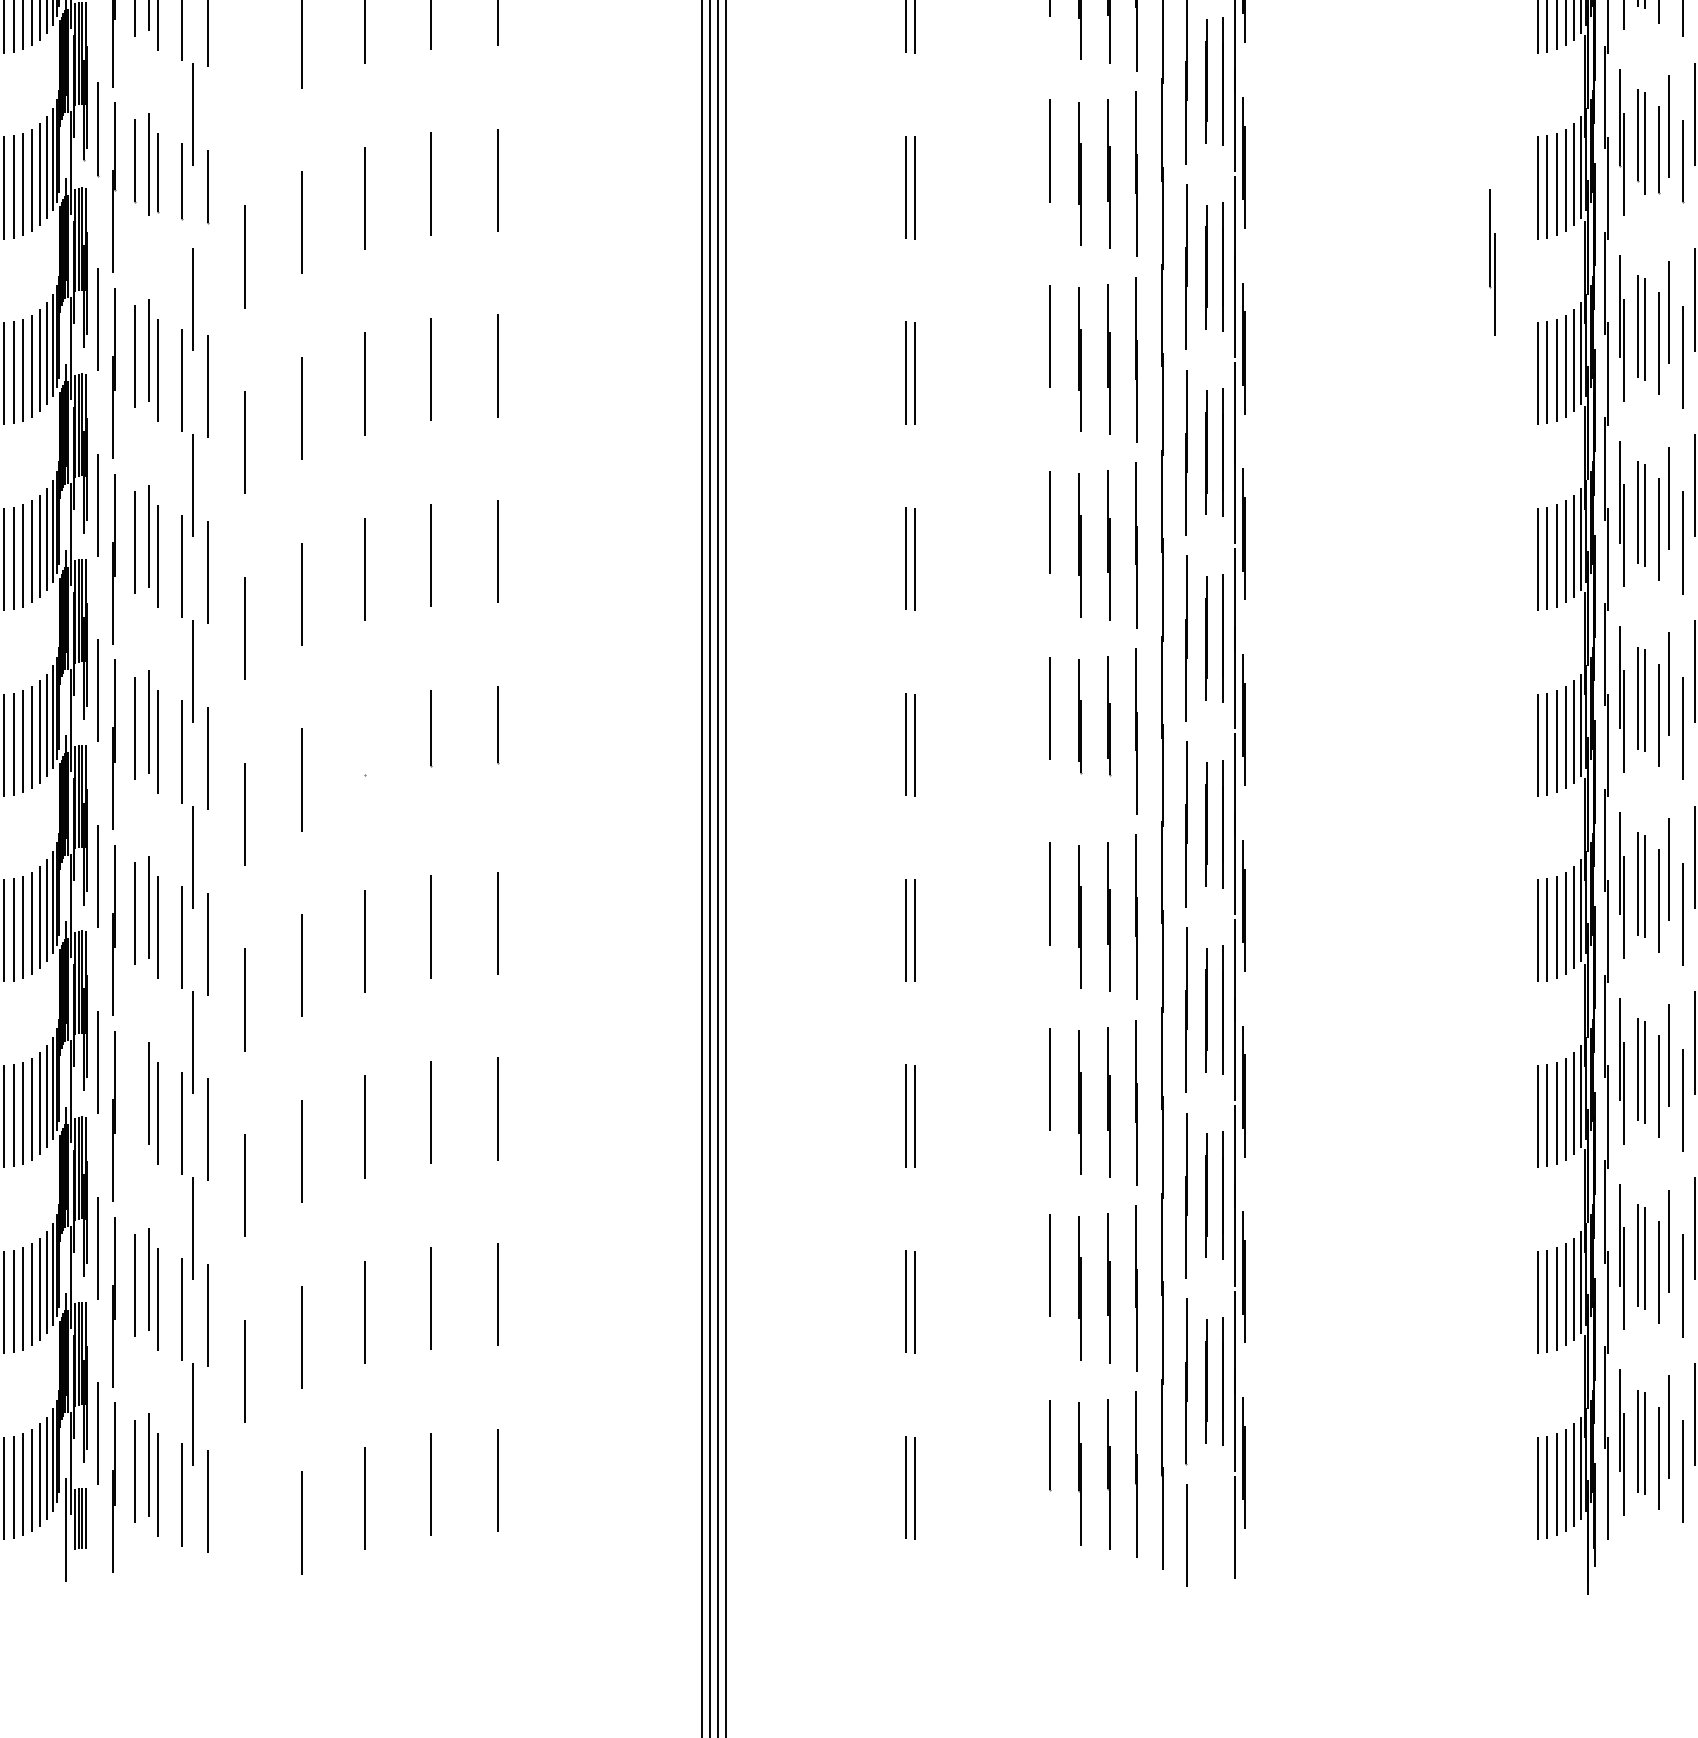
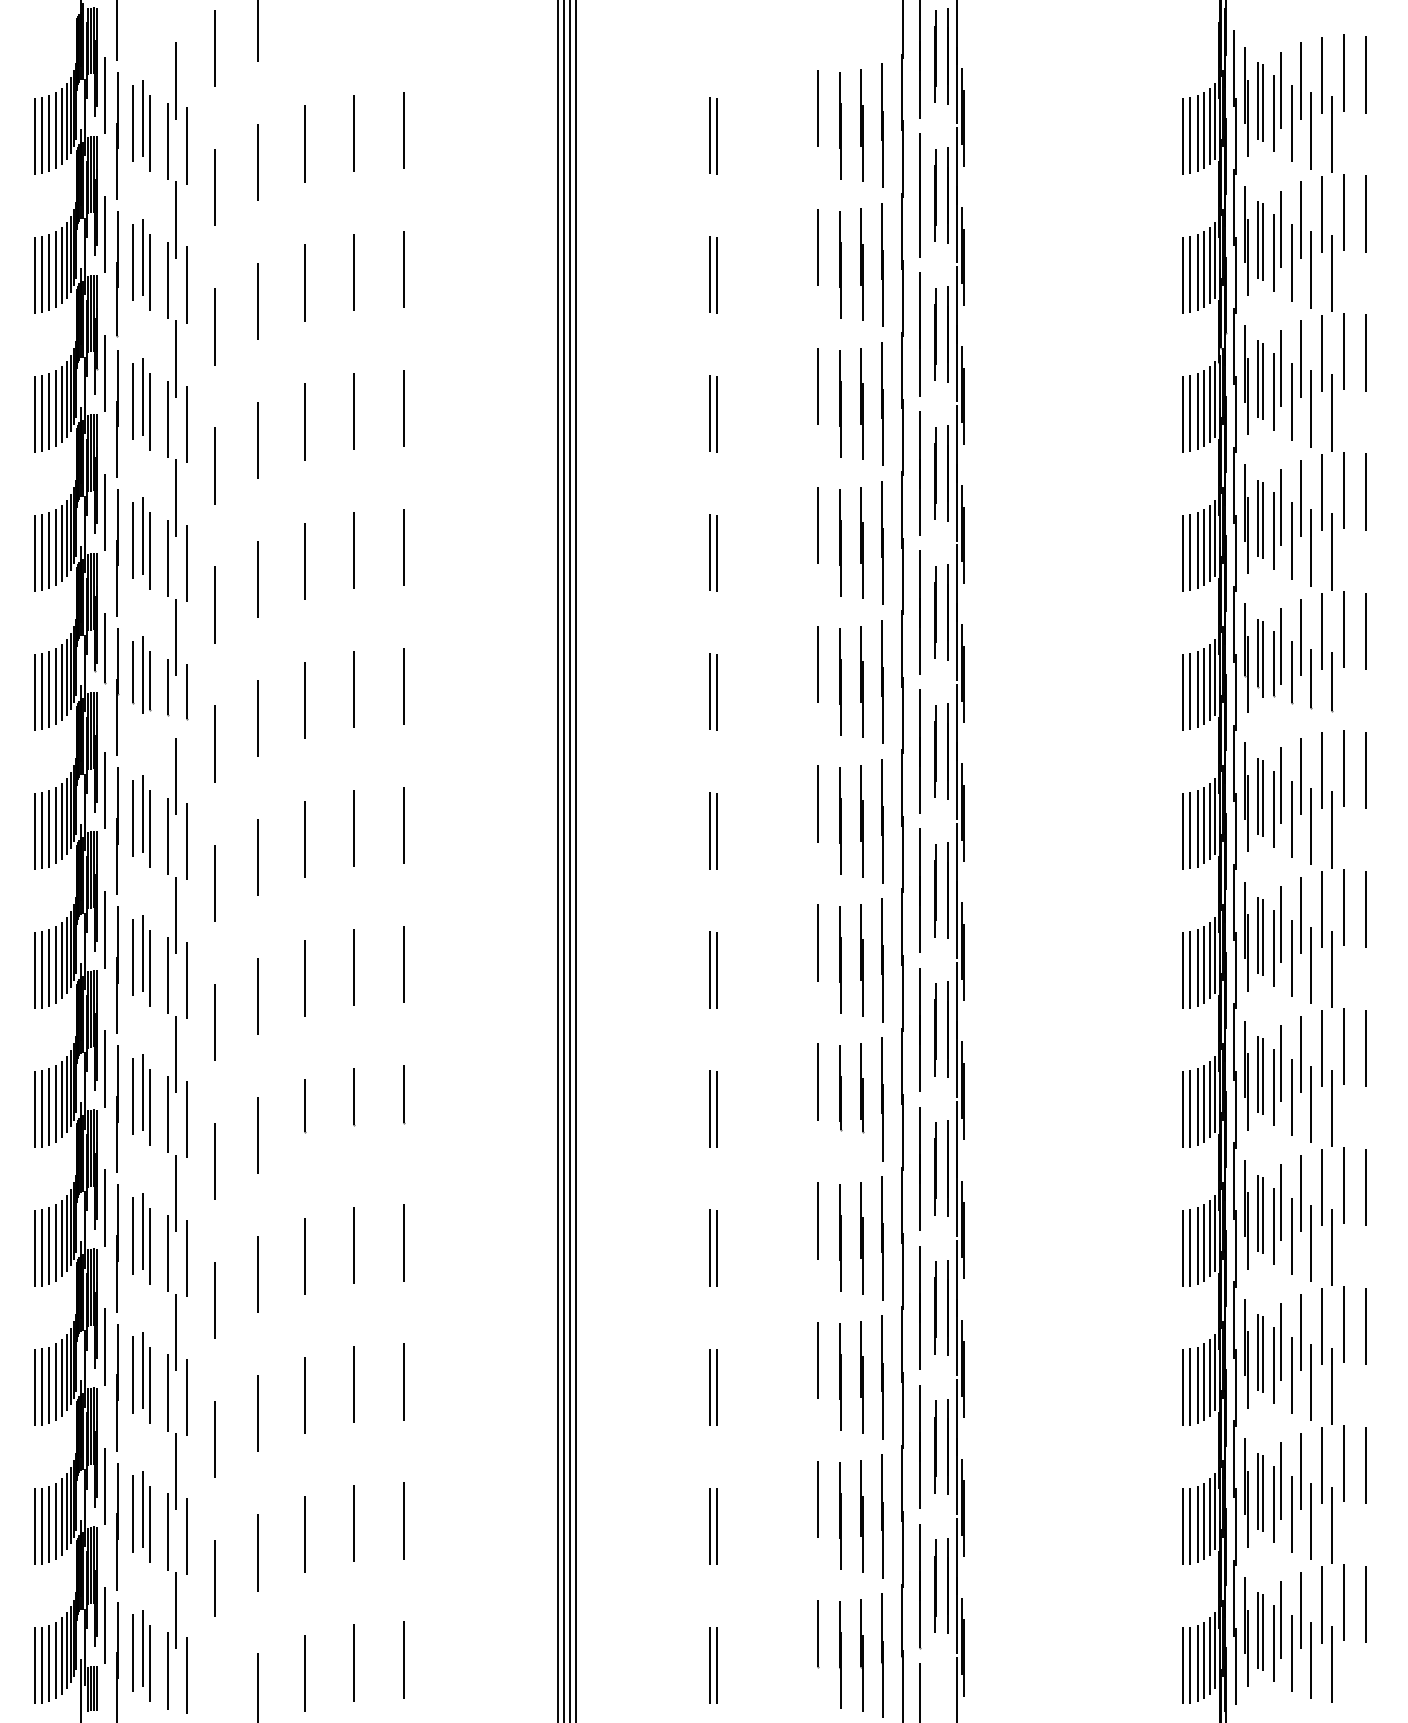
line: (245, 70) -> (215, 604), added
part: (1492, 261) -> (1149, 747), removed
line: (365, 739) -> (305, 1105), added
line: (135, 1098) -> (133, 1374), added

